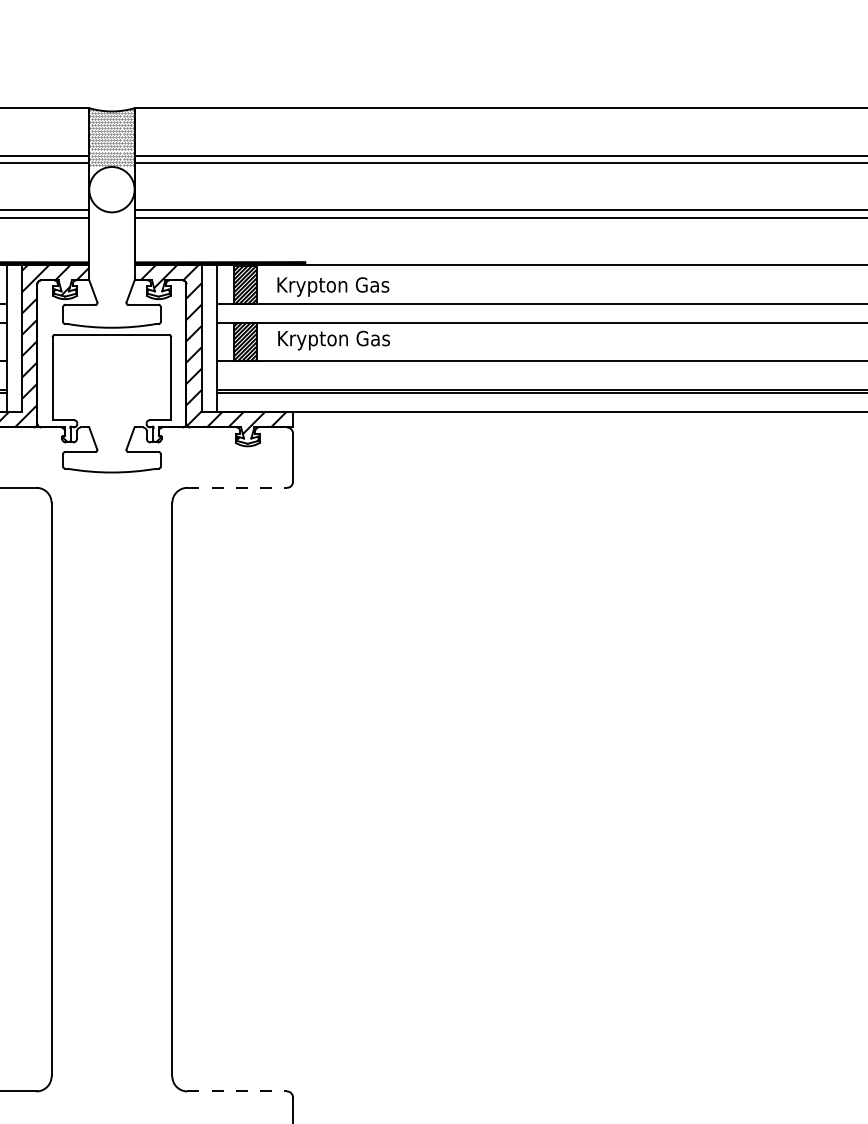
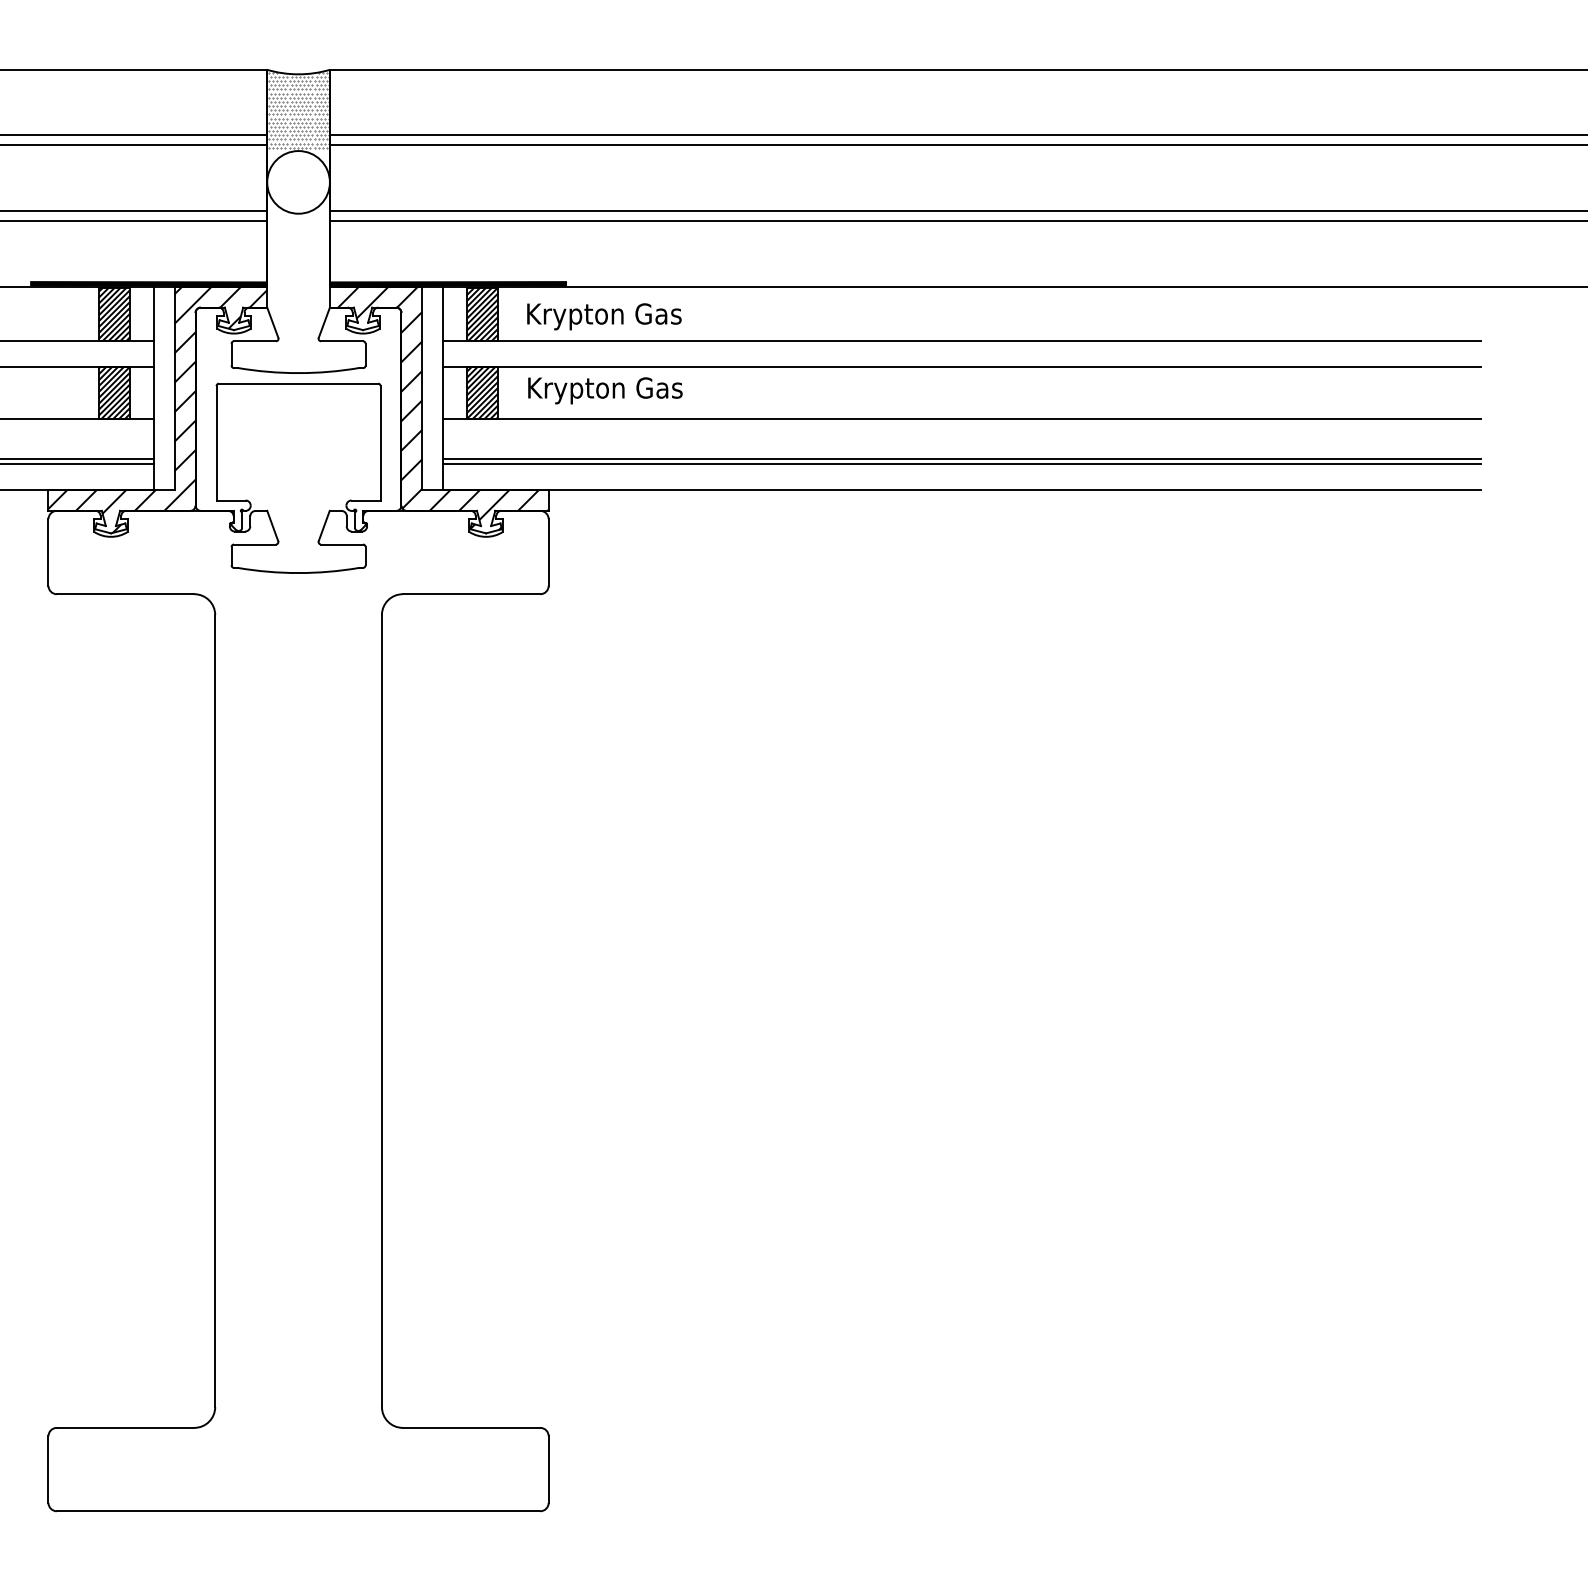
line: (237, 488) -> (471, 594), dashed -> solid
line: (237, 1091) -> (471, 1427), dashed -> solid

